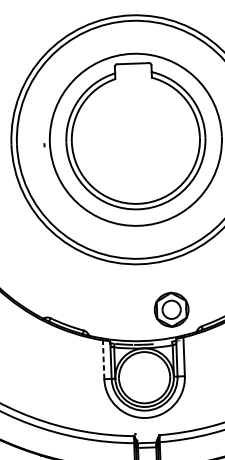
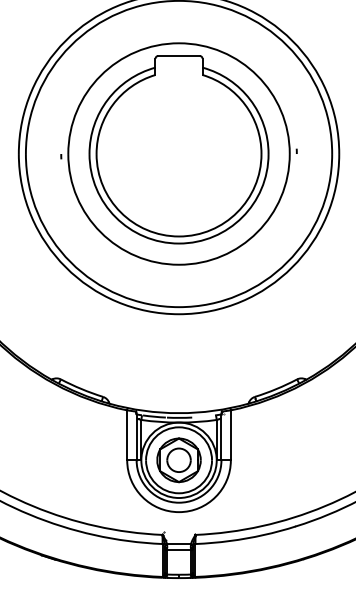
part: (171, 309) -> (178, 460), moved
line: (103, 359) -> (127, 435), dashed -> solid

